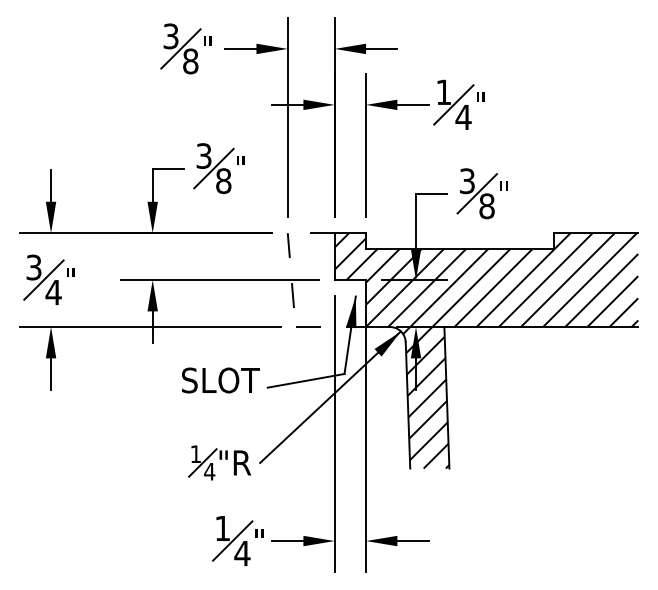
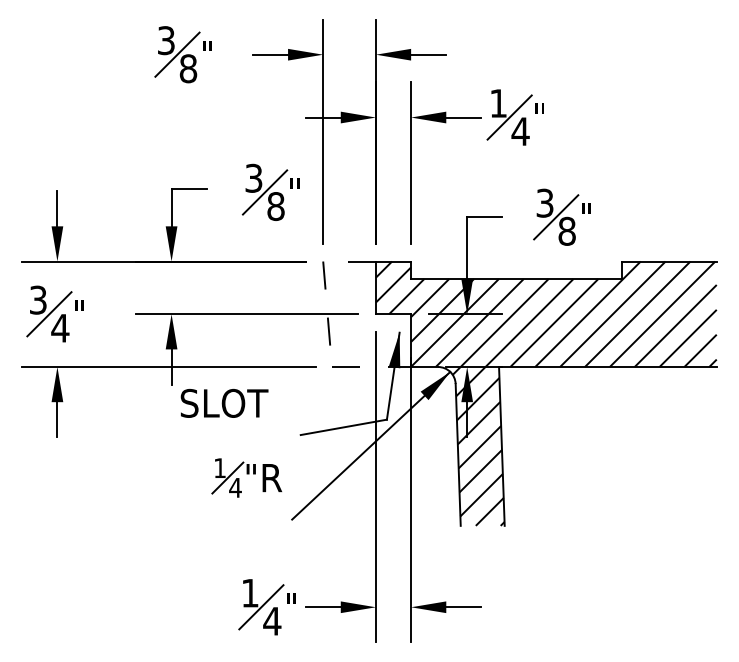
part: (185, 48) -> (182, 54), moved
part: (218, 168) -> (270, 192), moved
part: (481, 193) -> (560, 217), moved
text: (220, 380) -> (224, 403), moved
part: (219, 462) -> (246, 477), moved

